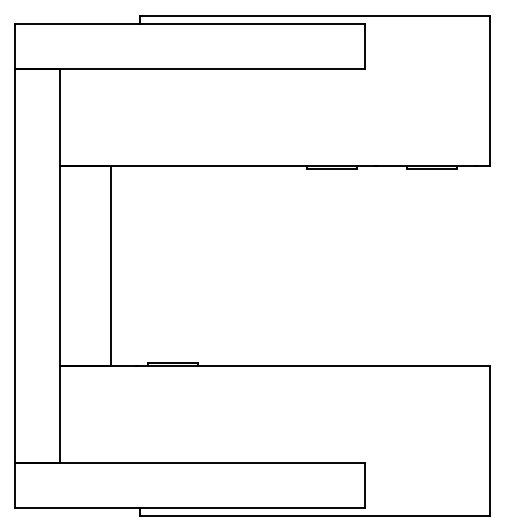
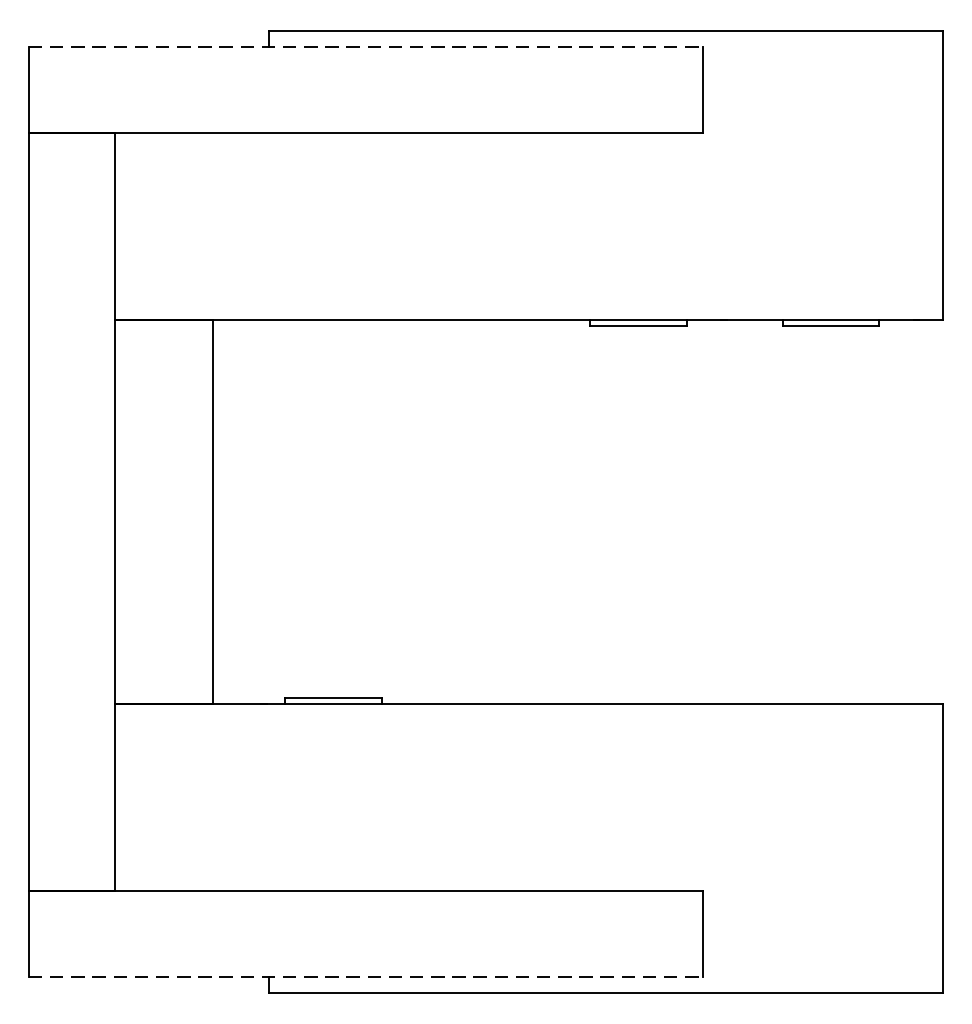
line: (190, 24) -> (366, 47), solid -> dashed
line: (190, 507) -> (366, 976), solid -> dashed

